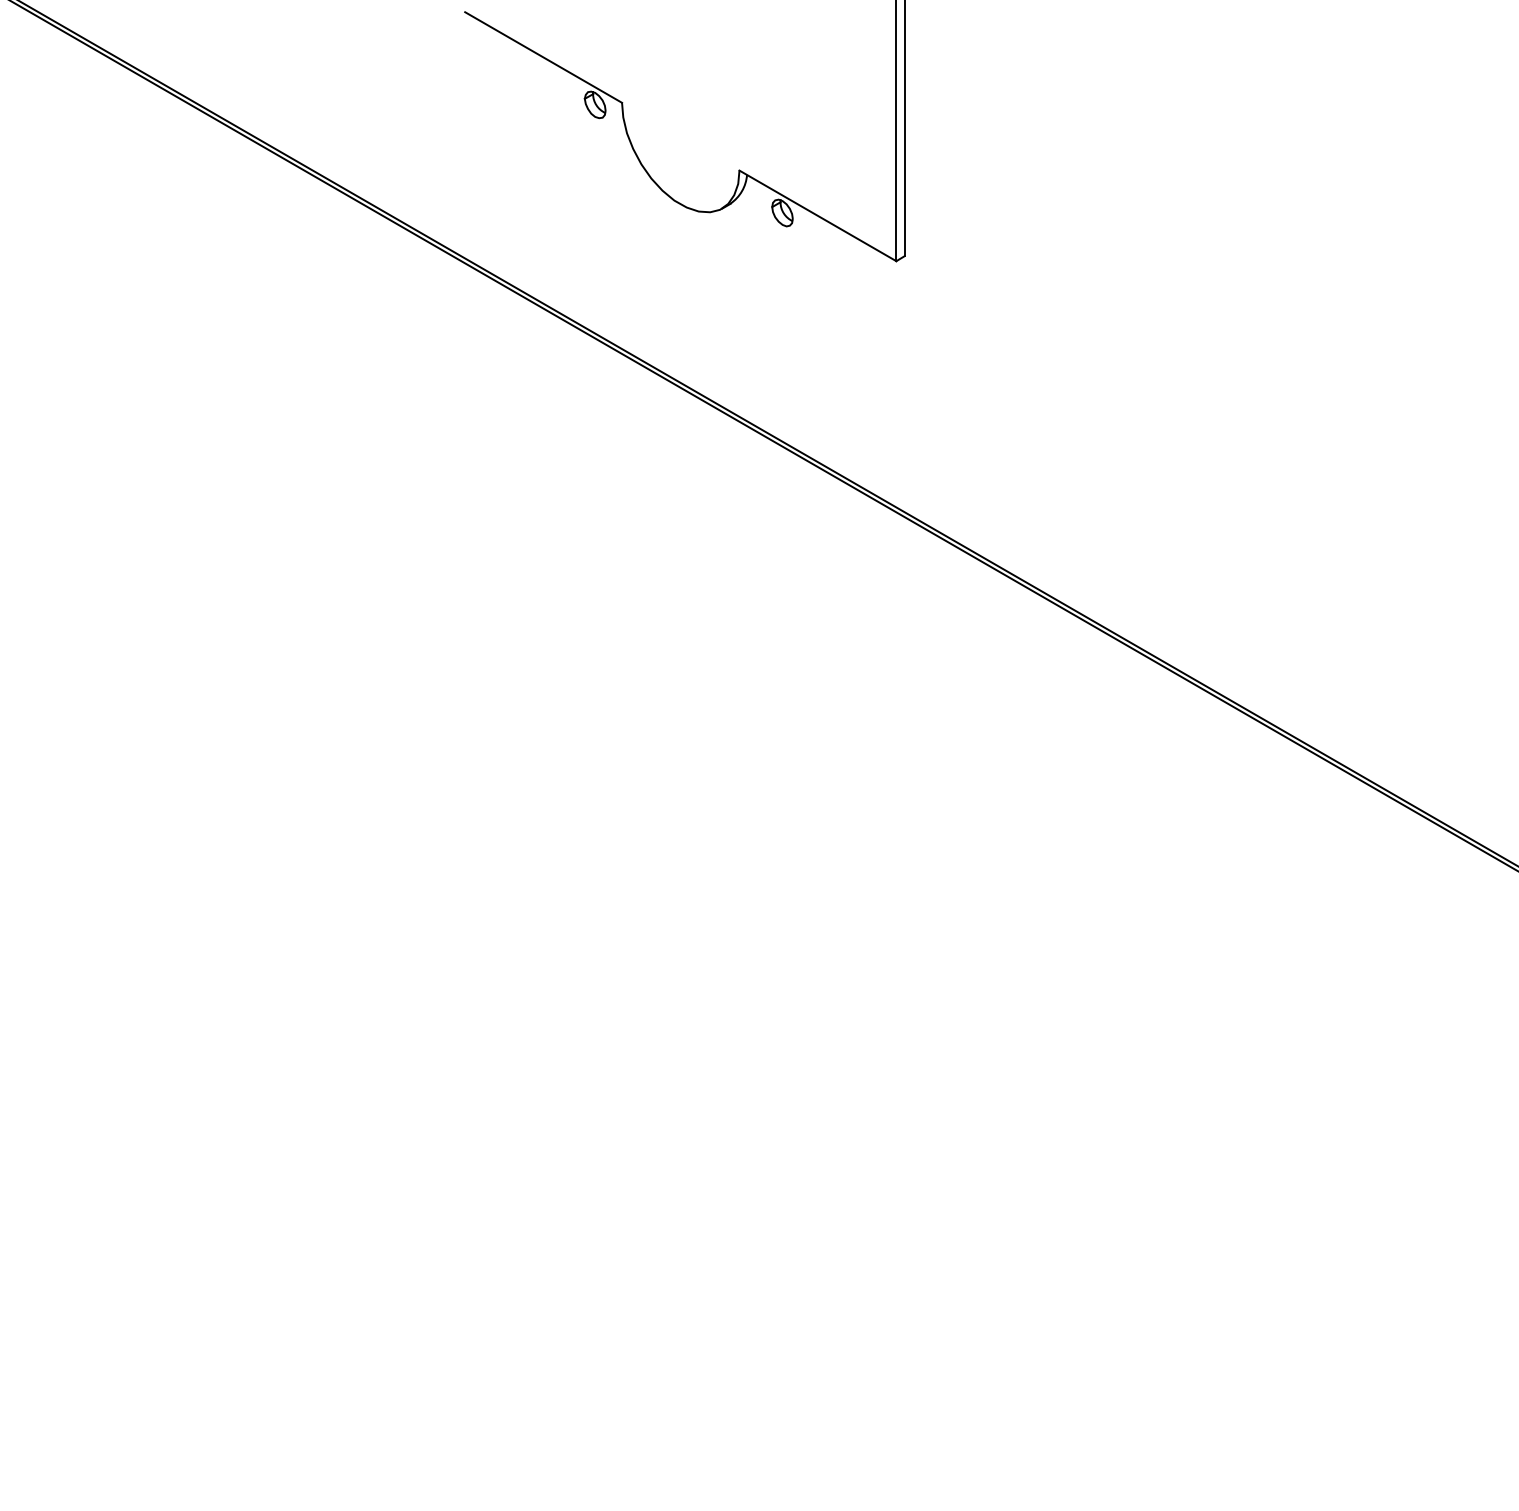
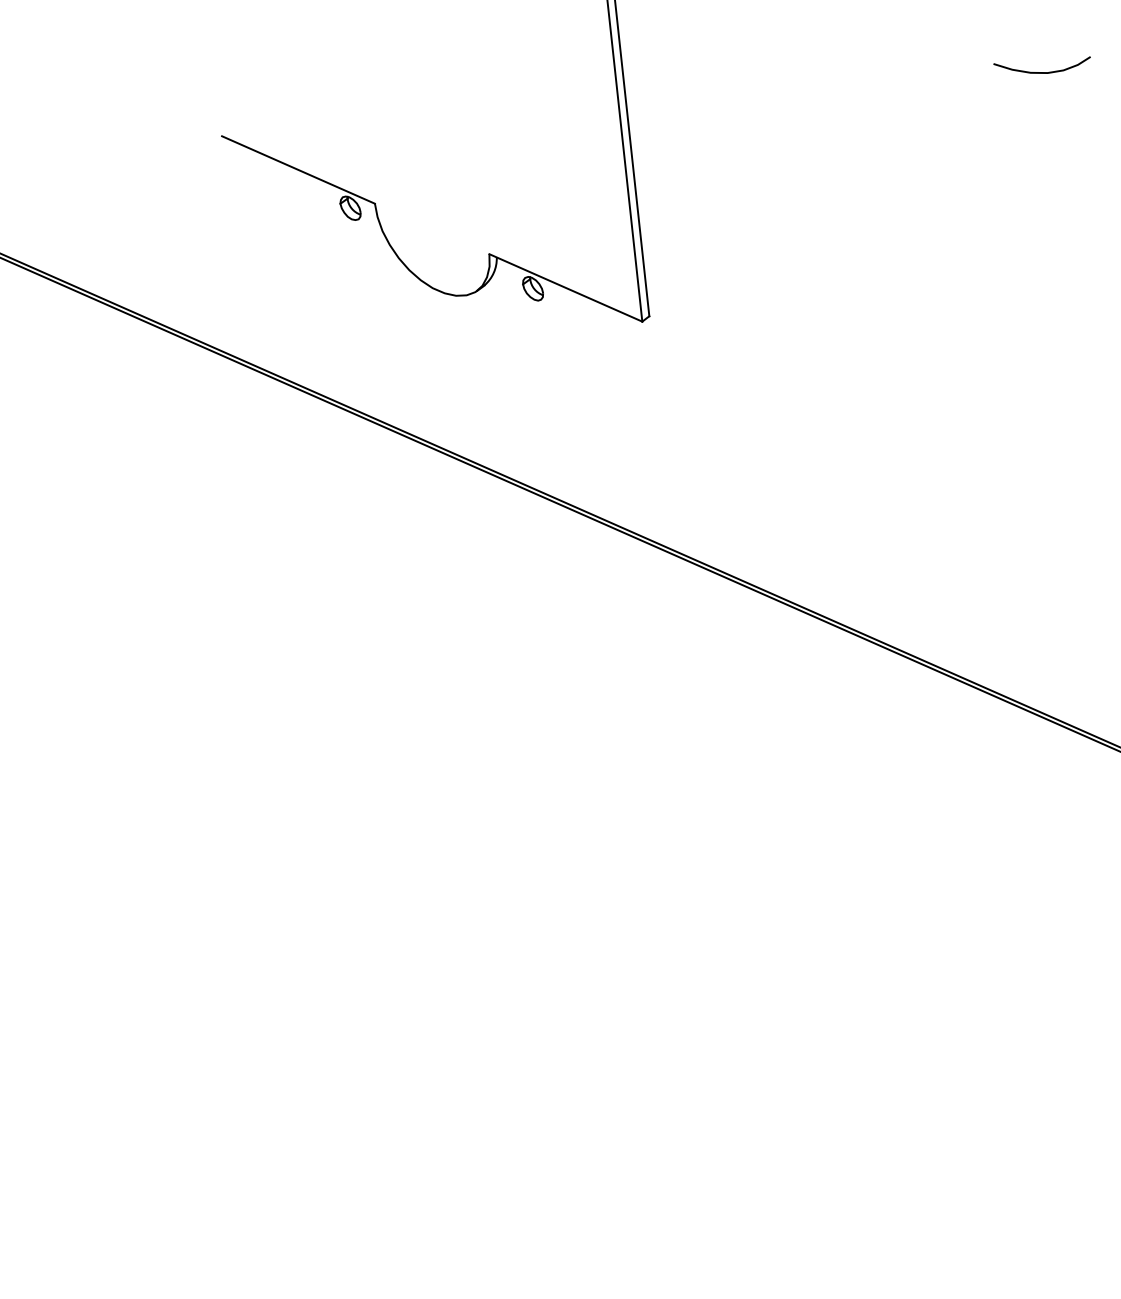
curve: (1354, 38) -> (1040, 71), added

